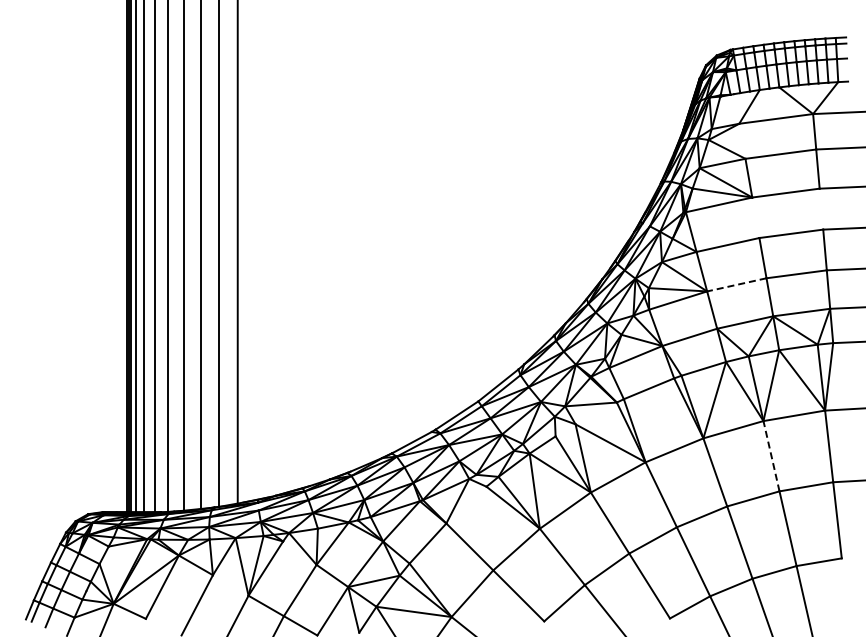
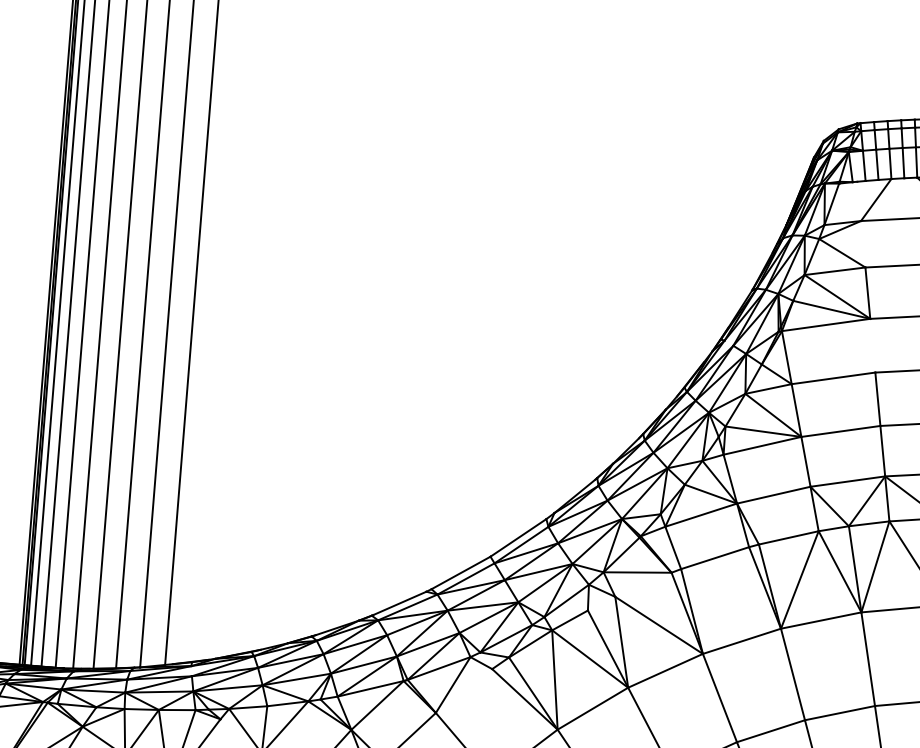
line: (736, 284) -> (840, 430), dashed -> solid
line: (771, 455) -> (868, 658), dashed -> solid

